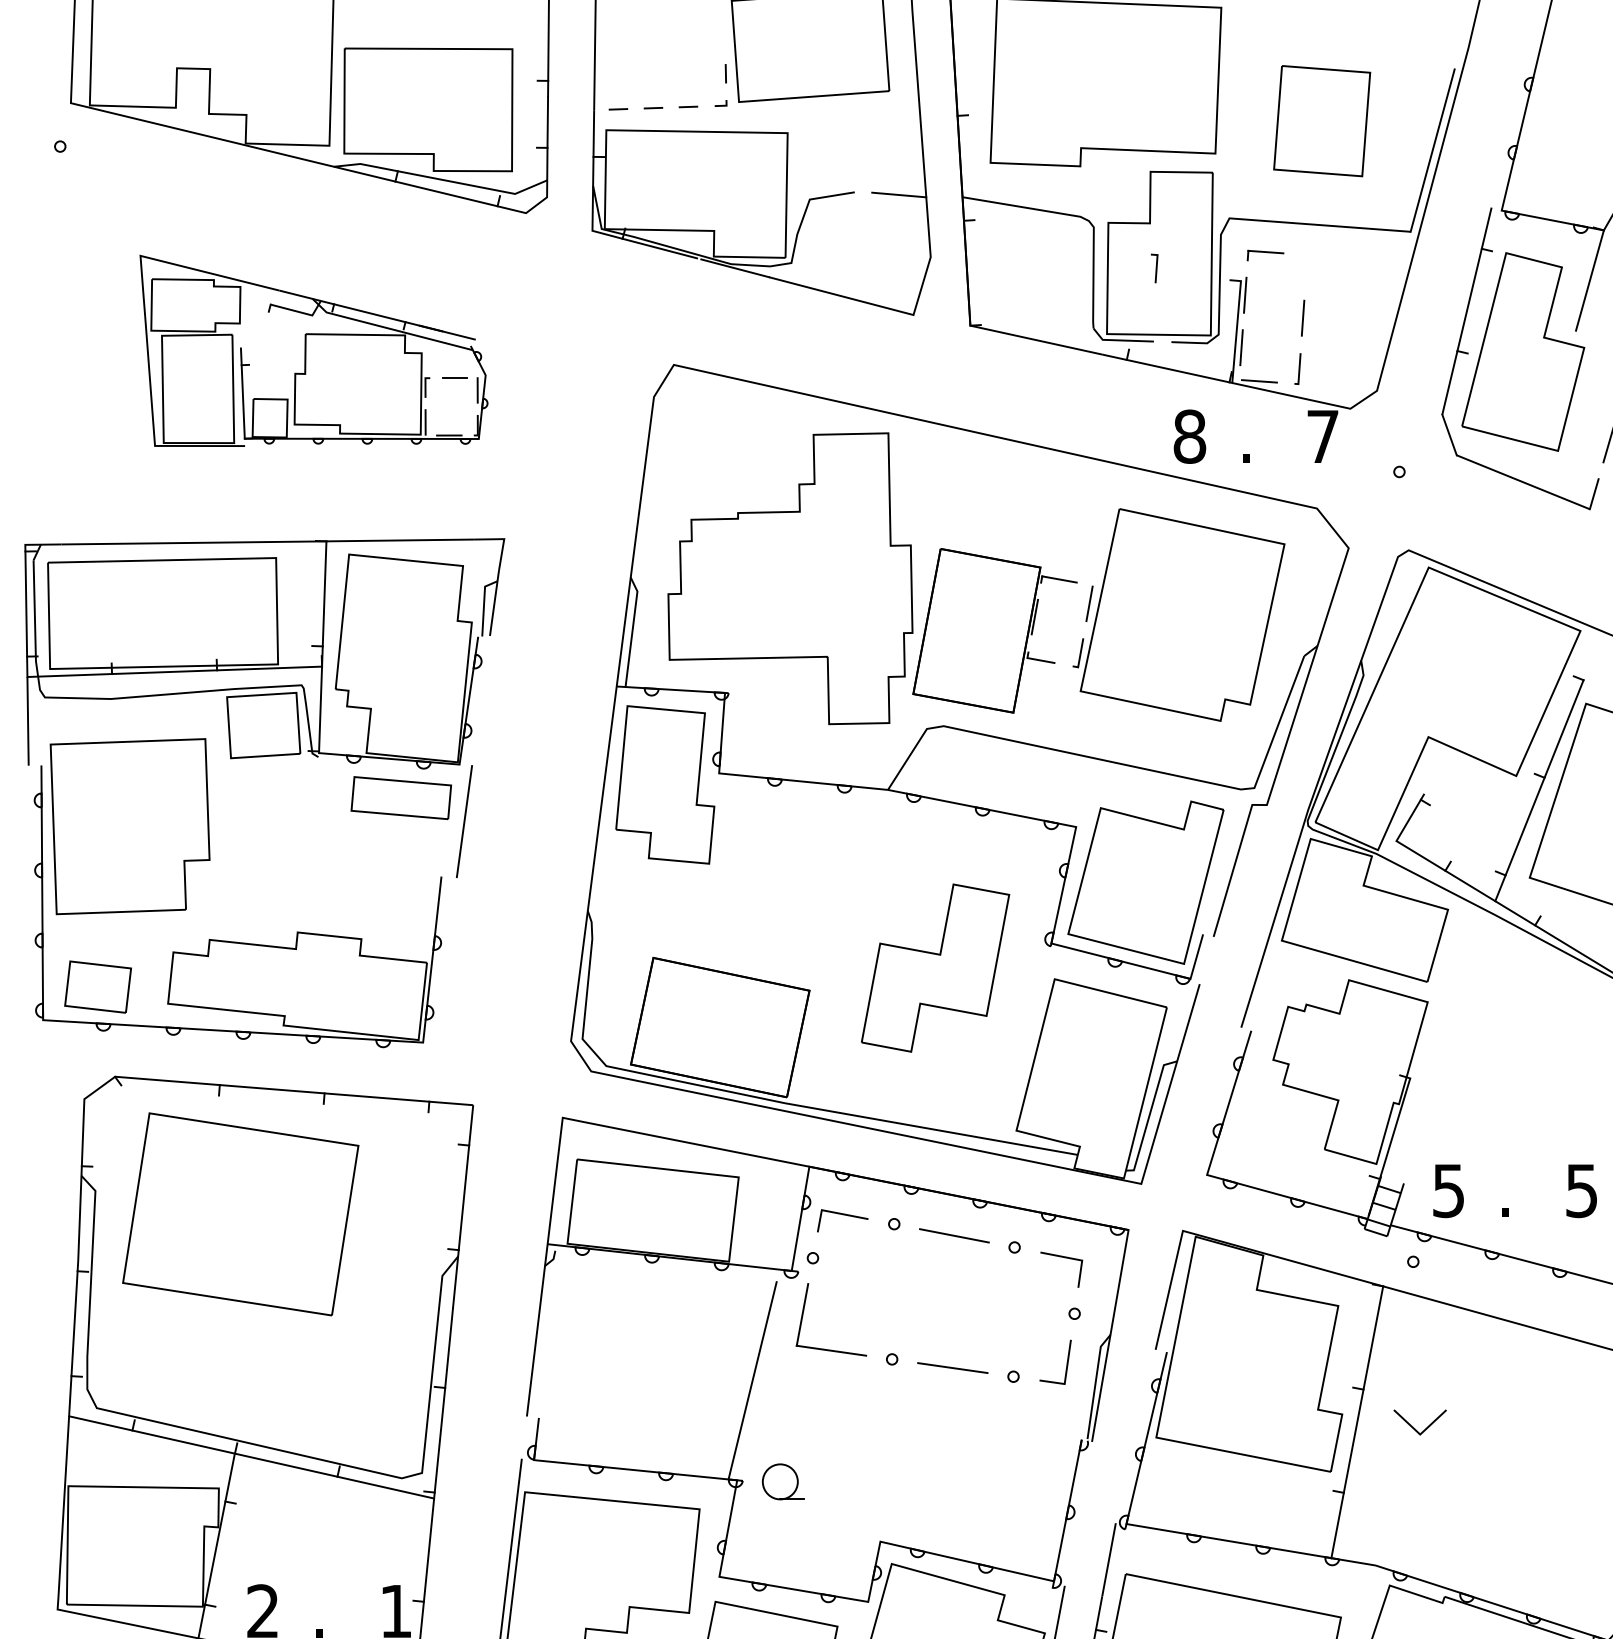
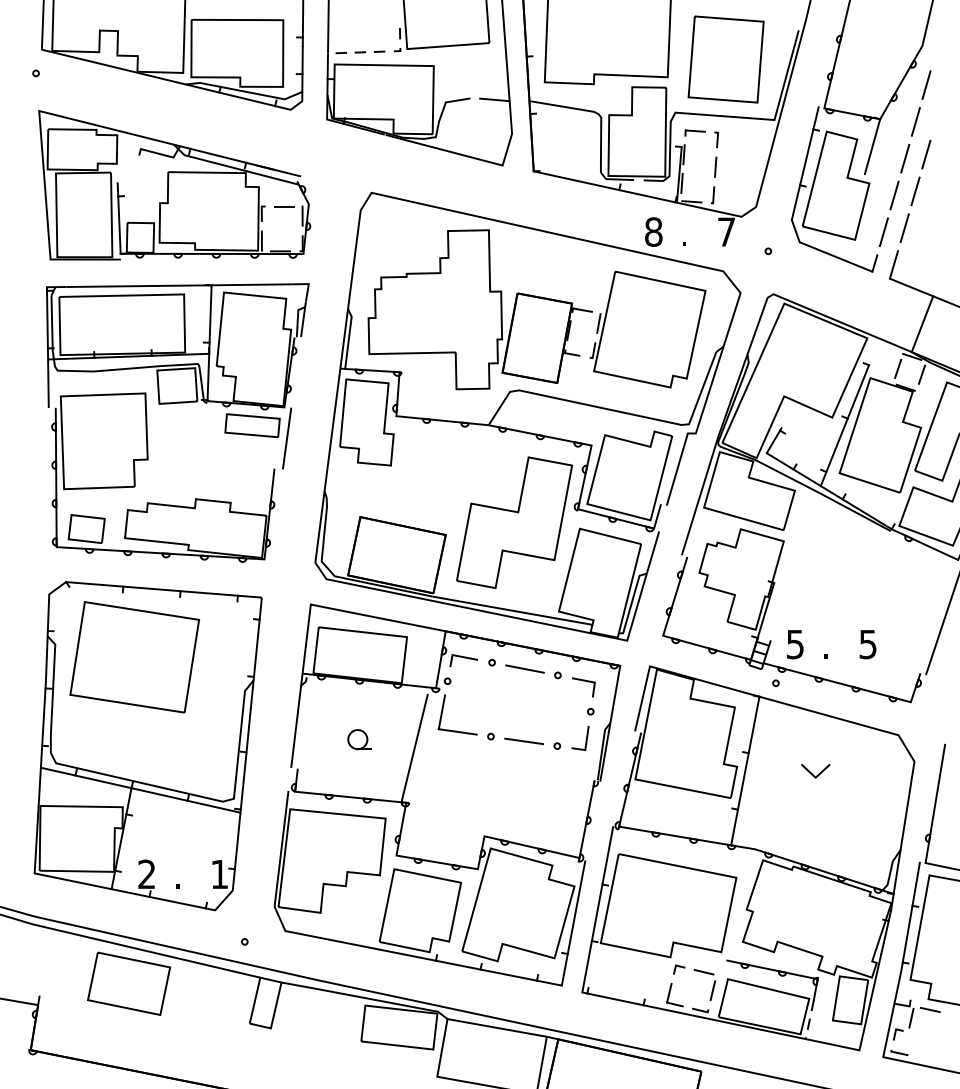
part: (1321, 121) -> (725, 59), size x1.43
line: (1154, 267) -> (716, 139), moved
part: (313, 349) -> (174, 184), size x1.43
part: (264, 757) -> (177, 403), moved
part: (935, 967) -> (514, 522), size x1.43
line: (1414, 1426) -> (812, 773), moved
part: (783, 1481) -> (359, 739), moved

